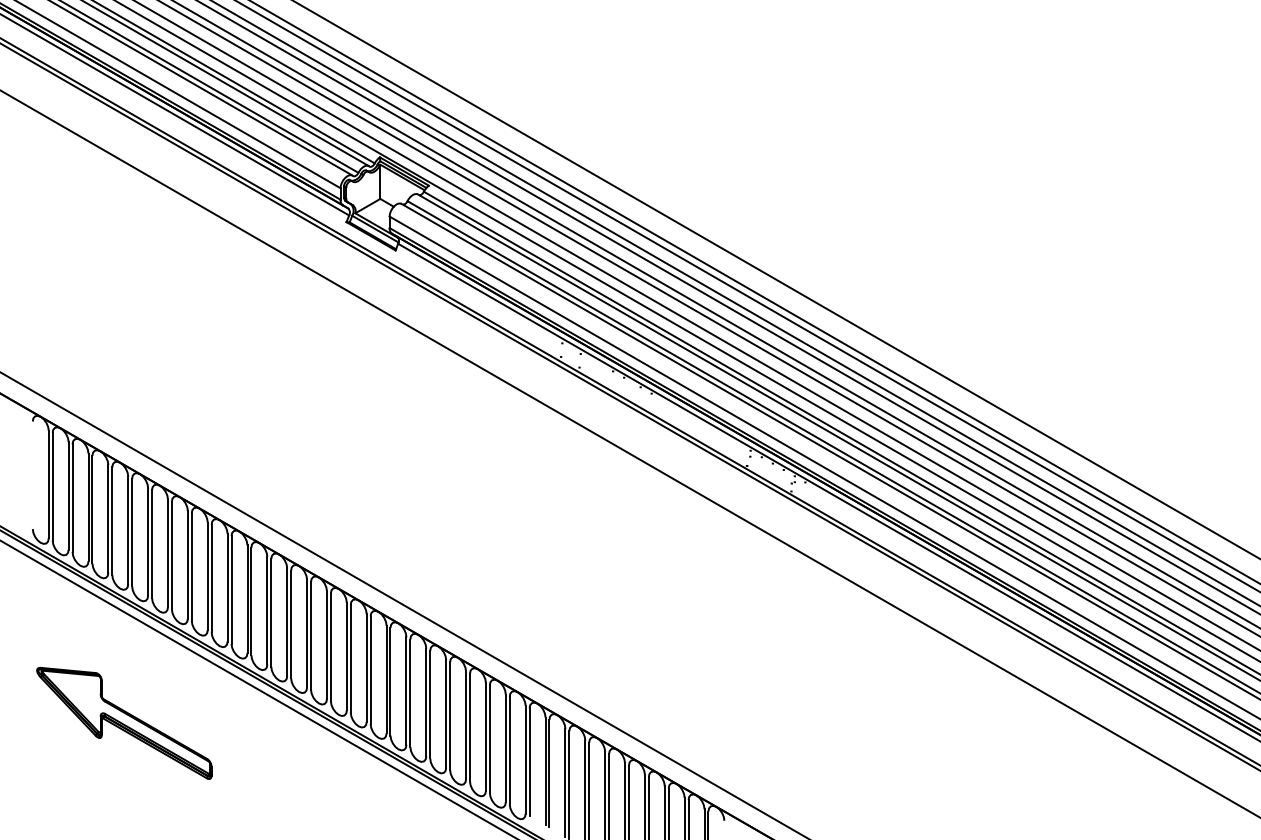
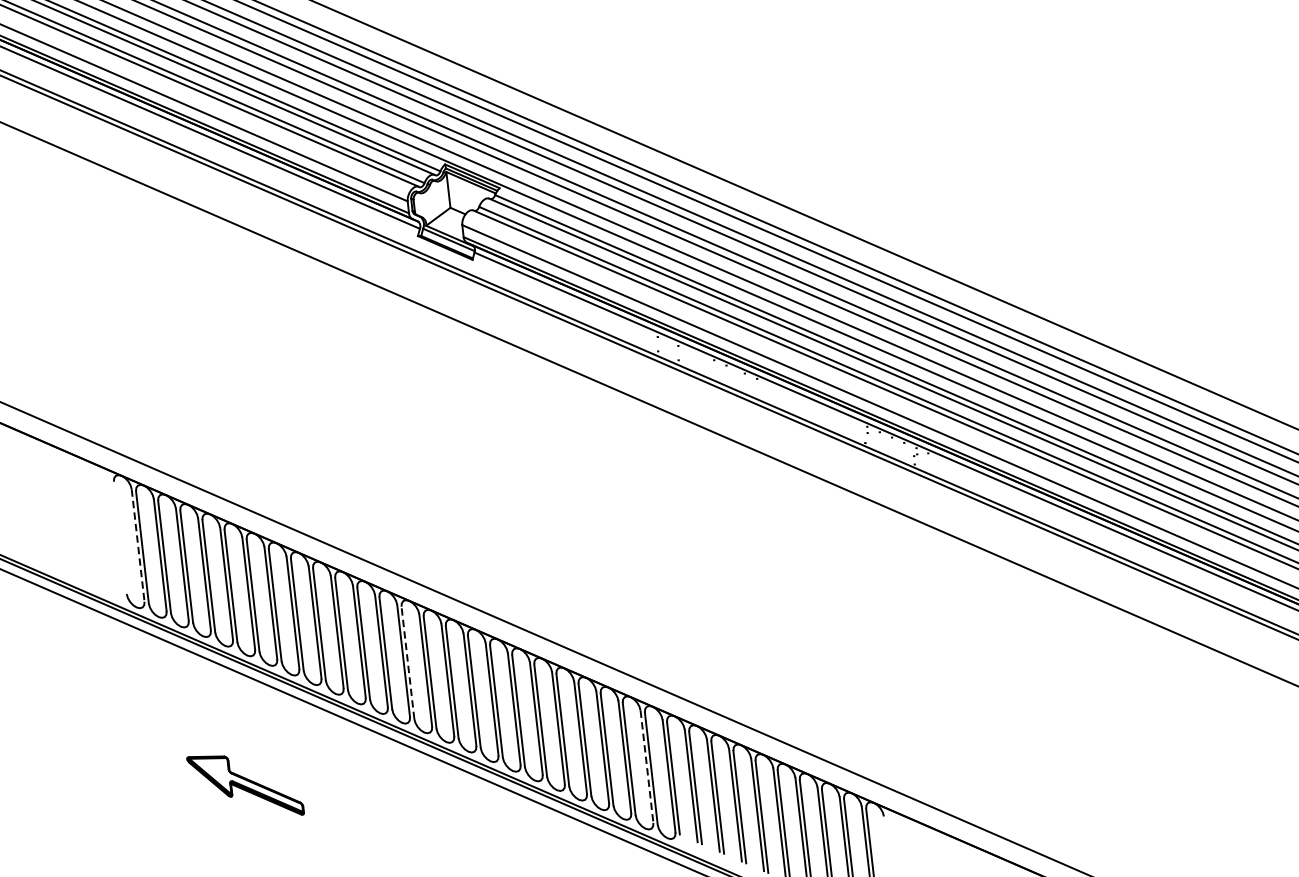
line: (48, 484) -> (137, 545), solid -> dashed
line: (291, 624) -> (408, 662), solid -> dashed
part: (124, 722) -> (245, 785), size x0.6
line: (505, 748) -> (646, 767), solid -> dashed

